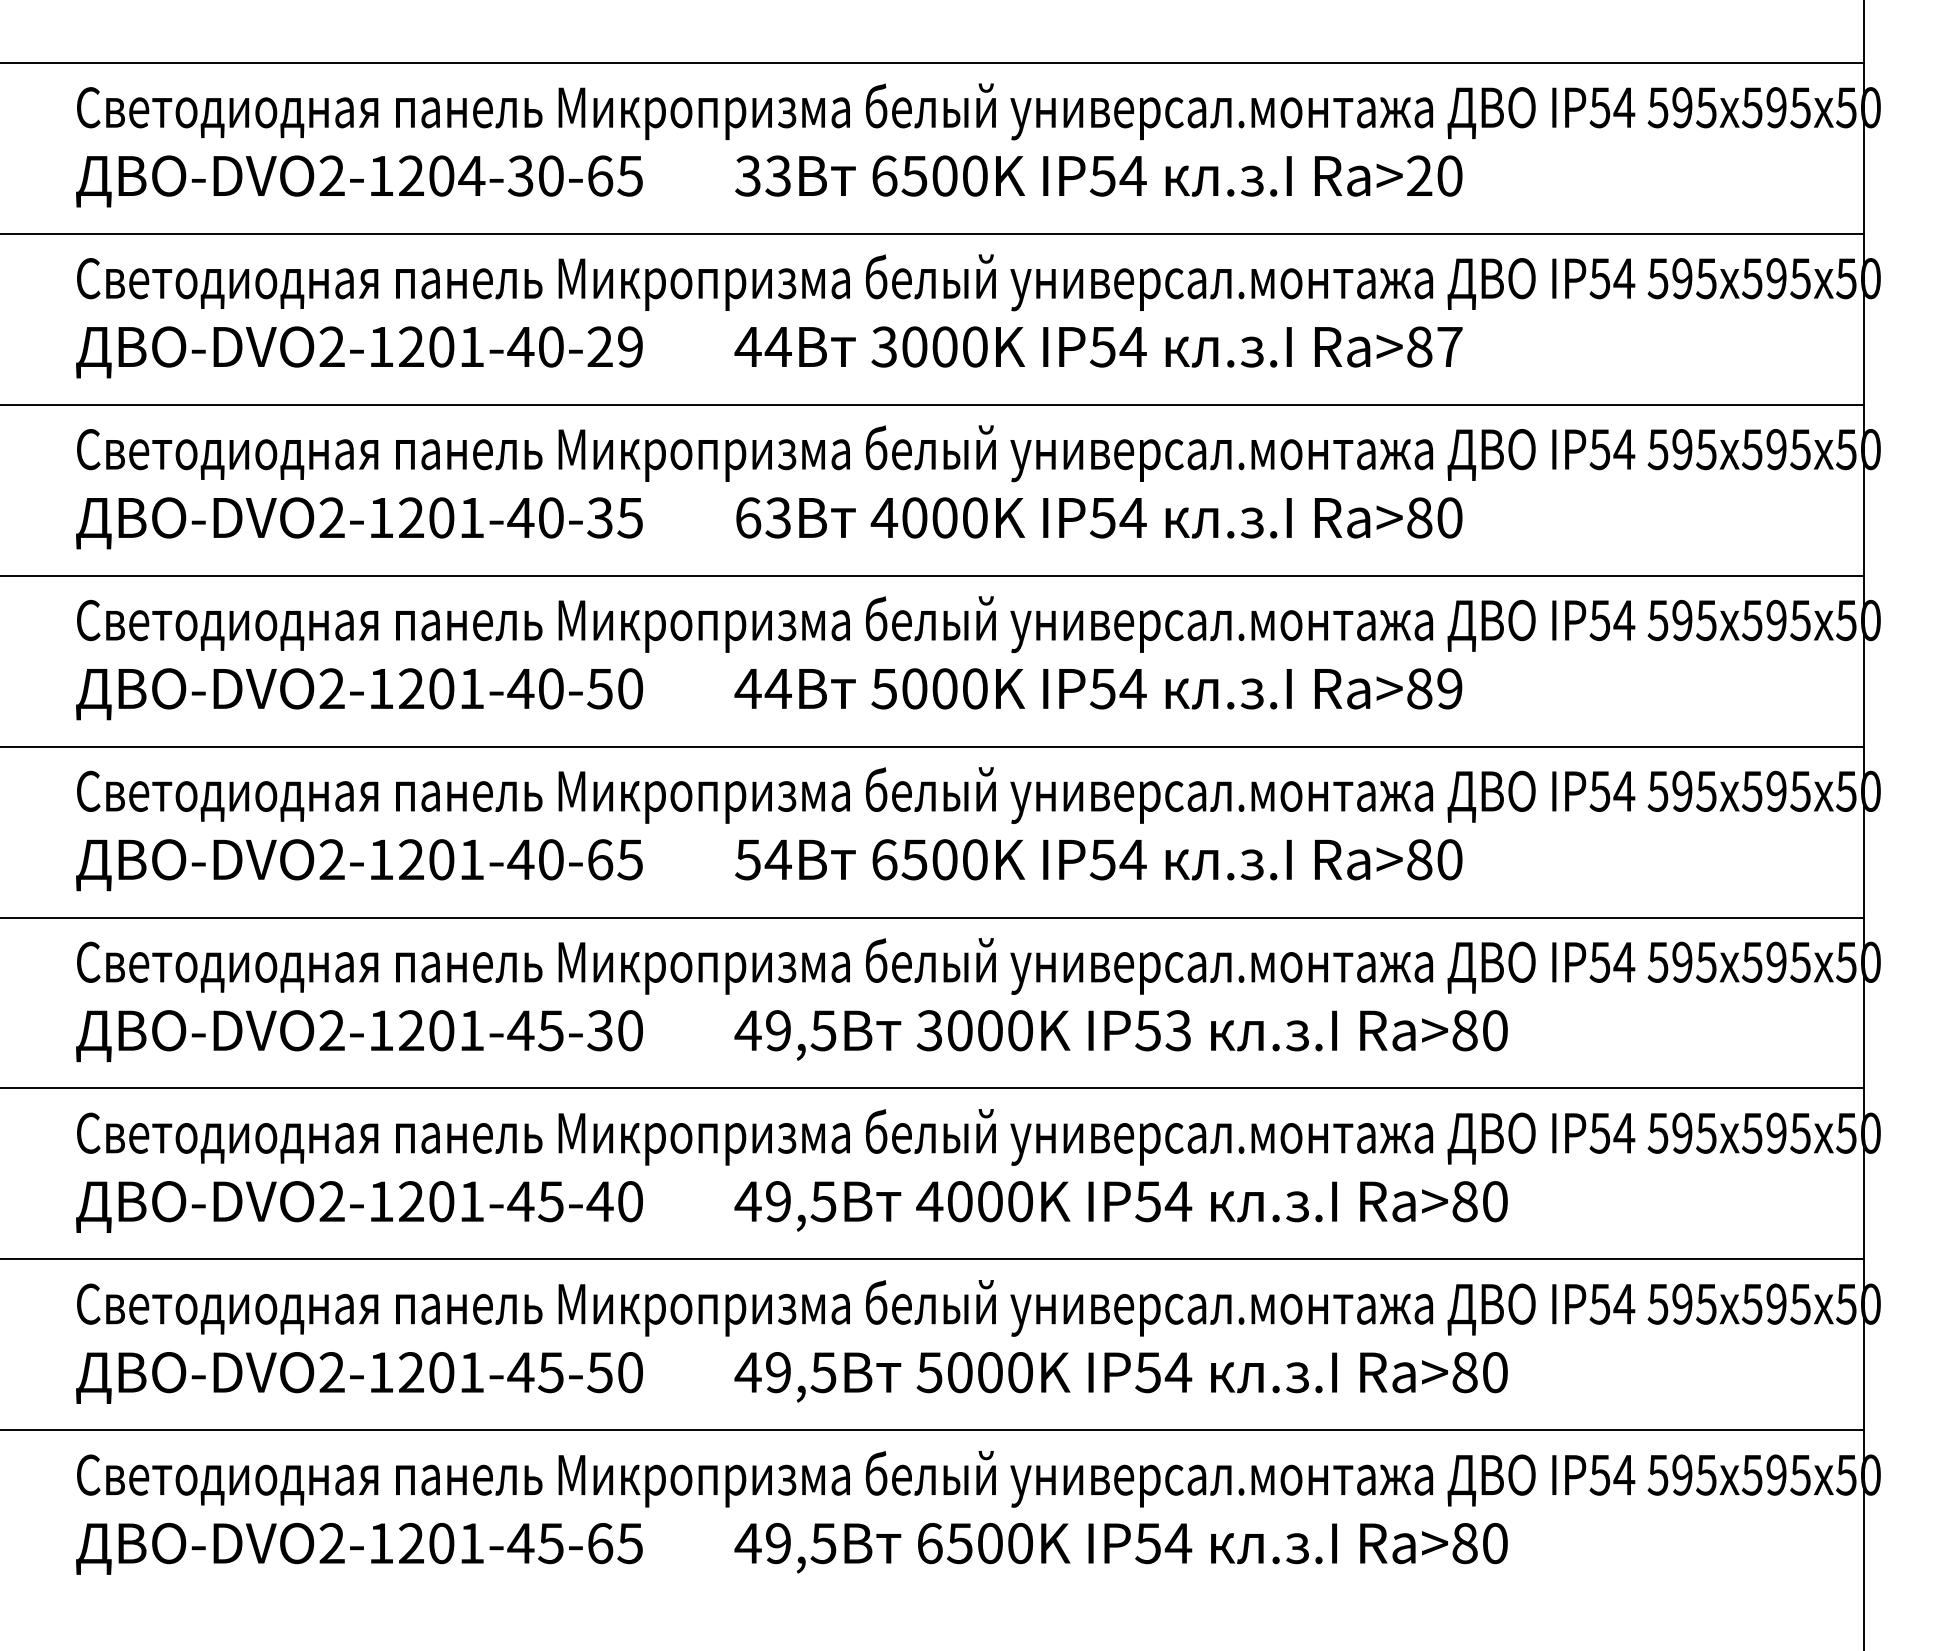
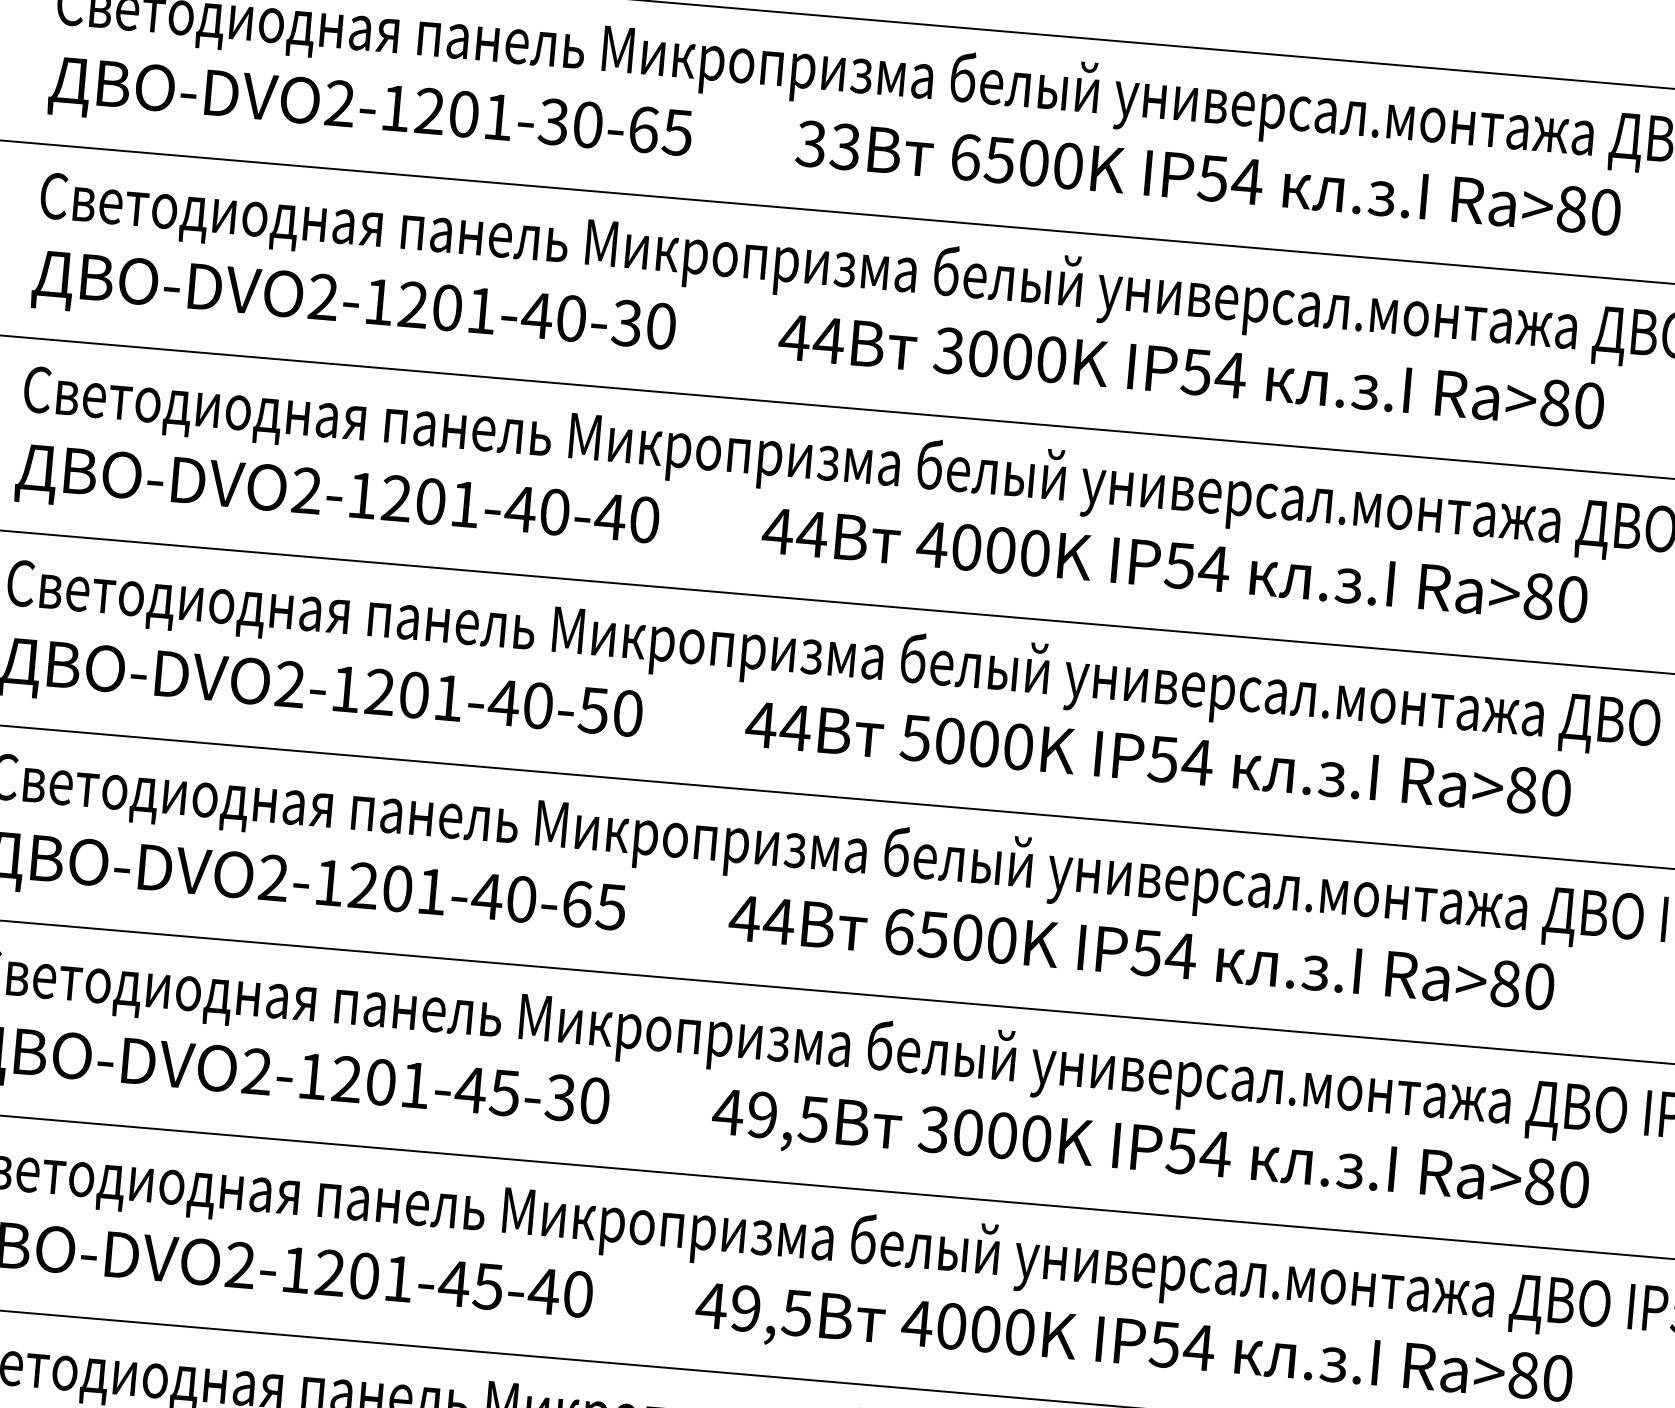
text: (471, 175) -> (497, 116), -DVO2-1204-30-65 -> -DVO2-1201-30-65
text: (1419, 175) -> (1571, 208), Ra>20 -> Ra>80
text: (614, 346) -> (643, 324), -DVO2-1201-40-29 -> -DVO2-1201-40-30
text: (1449, 346) -> (1589, 405), Ra>87 -> Ra>80
text: (614, 517) -> (626, 517), -DVO2-1201-40-35 -> -DVO2-1201-40-40
text: (762, 517) -> (794, 532), 63 -> 44
text: (1449, 688) -> (1555, 792), Ra>89 -> Ra>80
text: (747, 859) -> (744, 918), 54 -> 44
text: (1178, 1030) -> (1215, 1153), IP53 -> IP54

